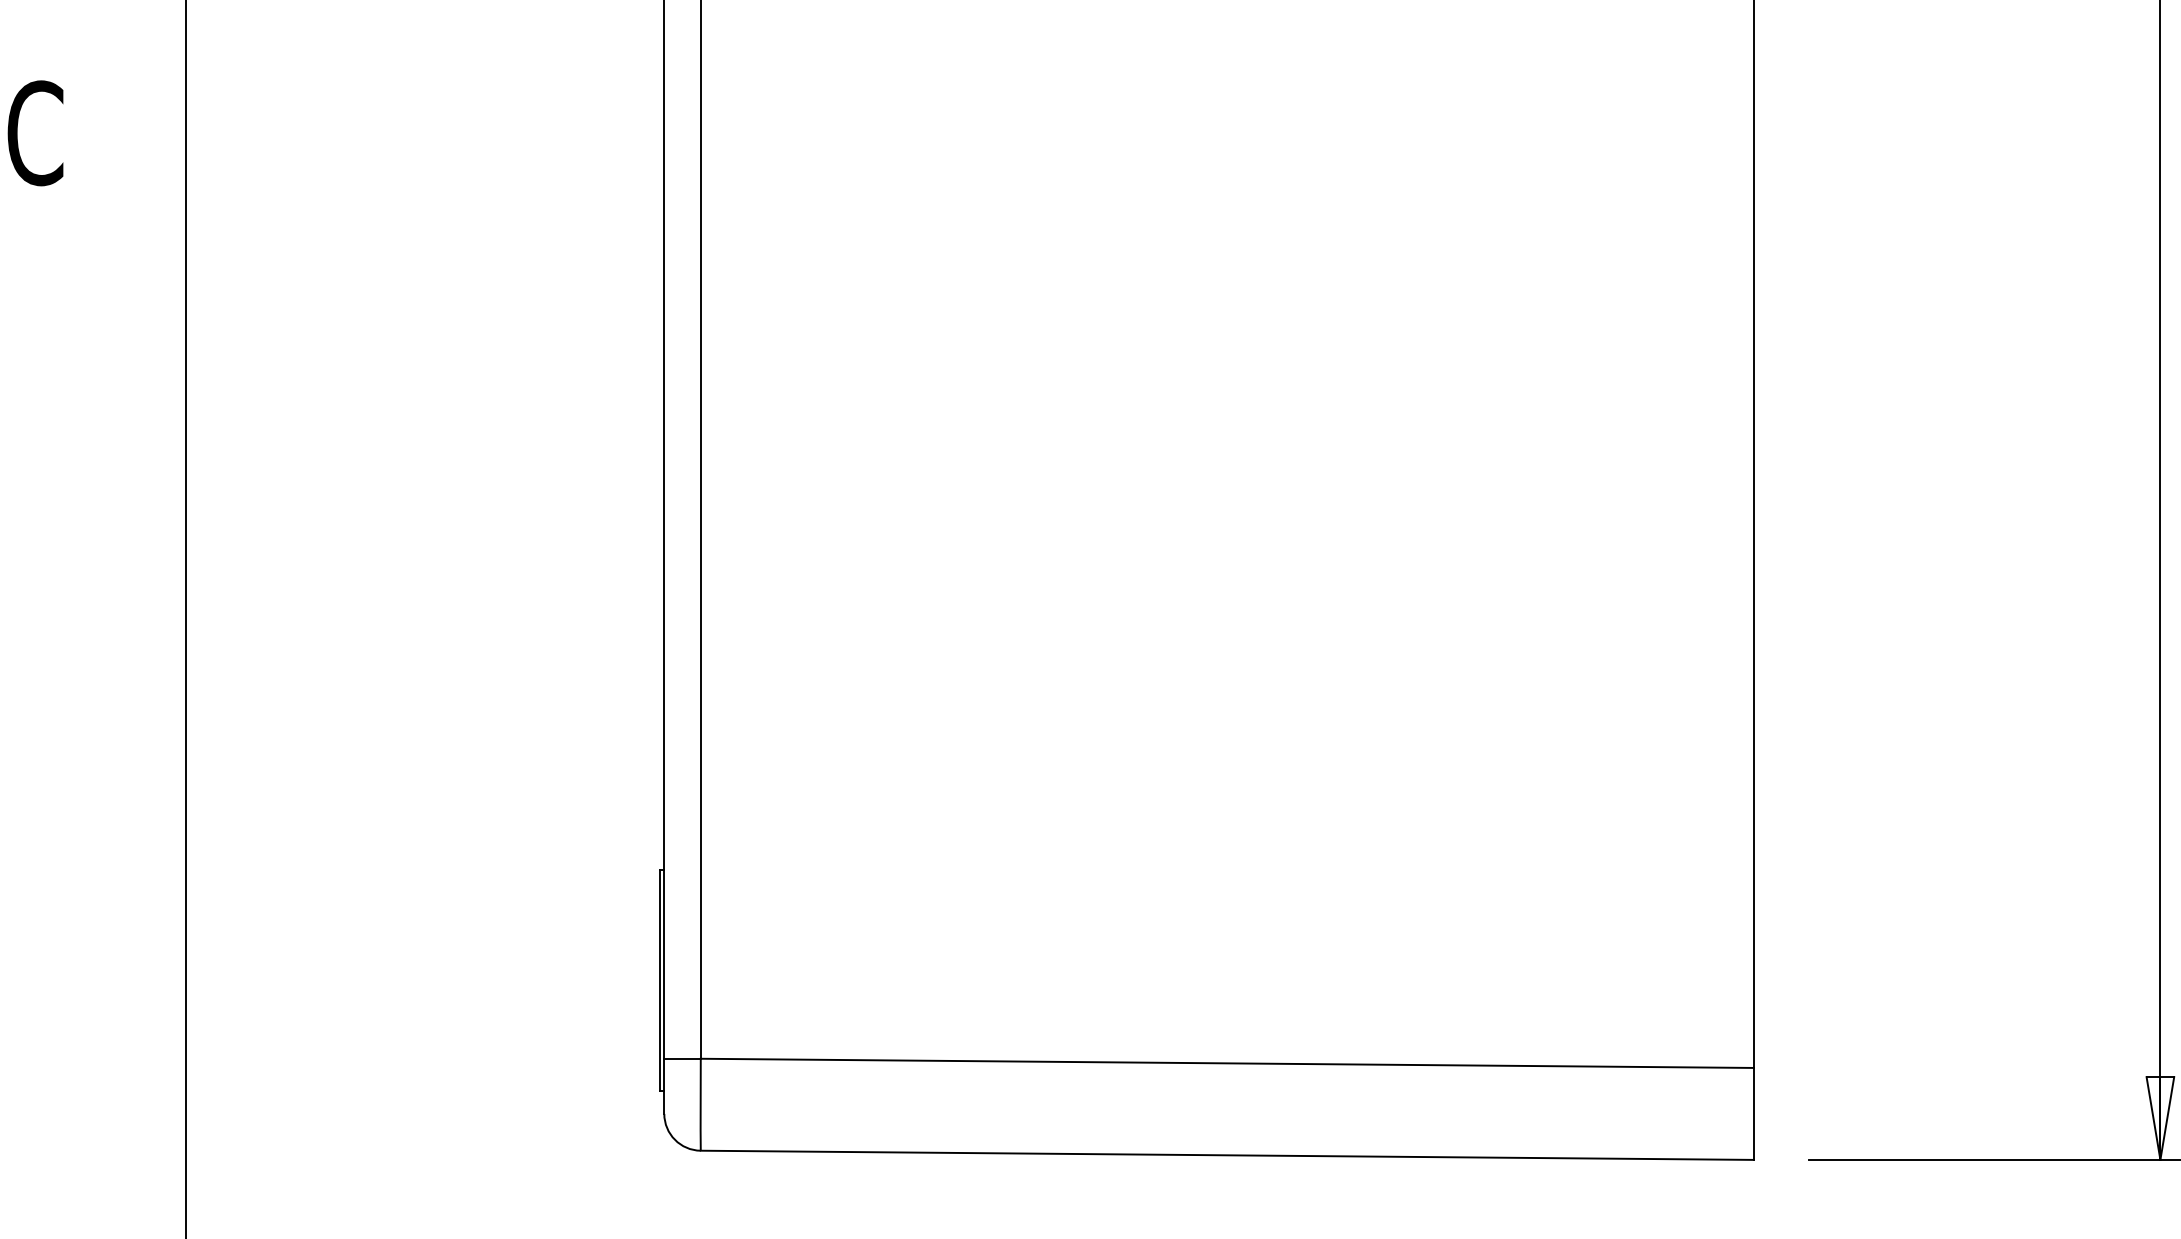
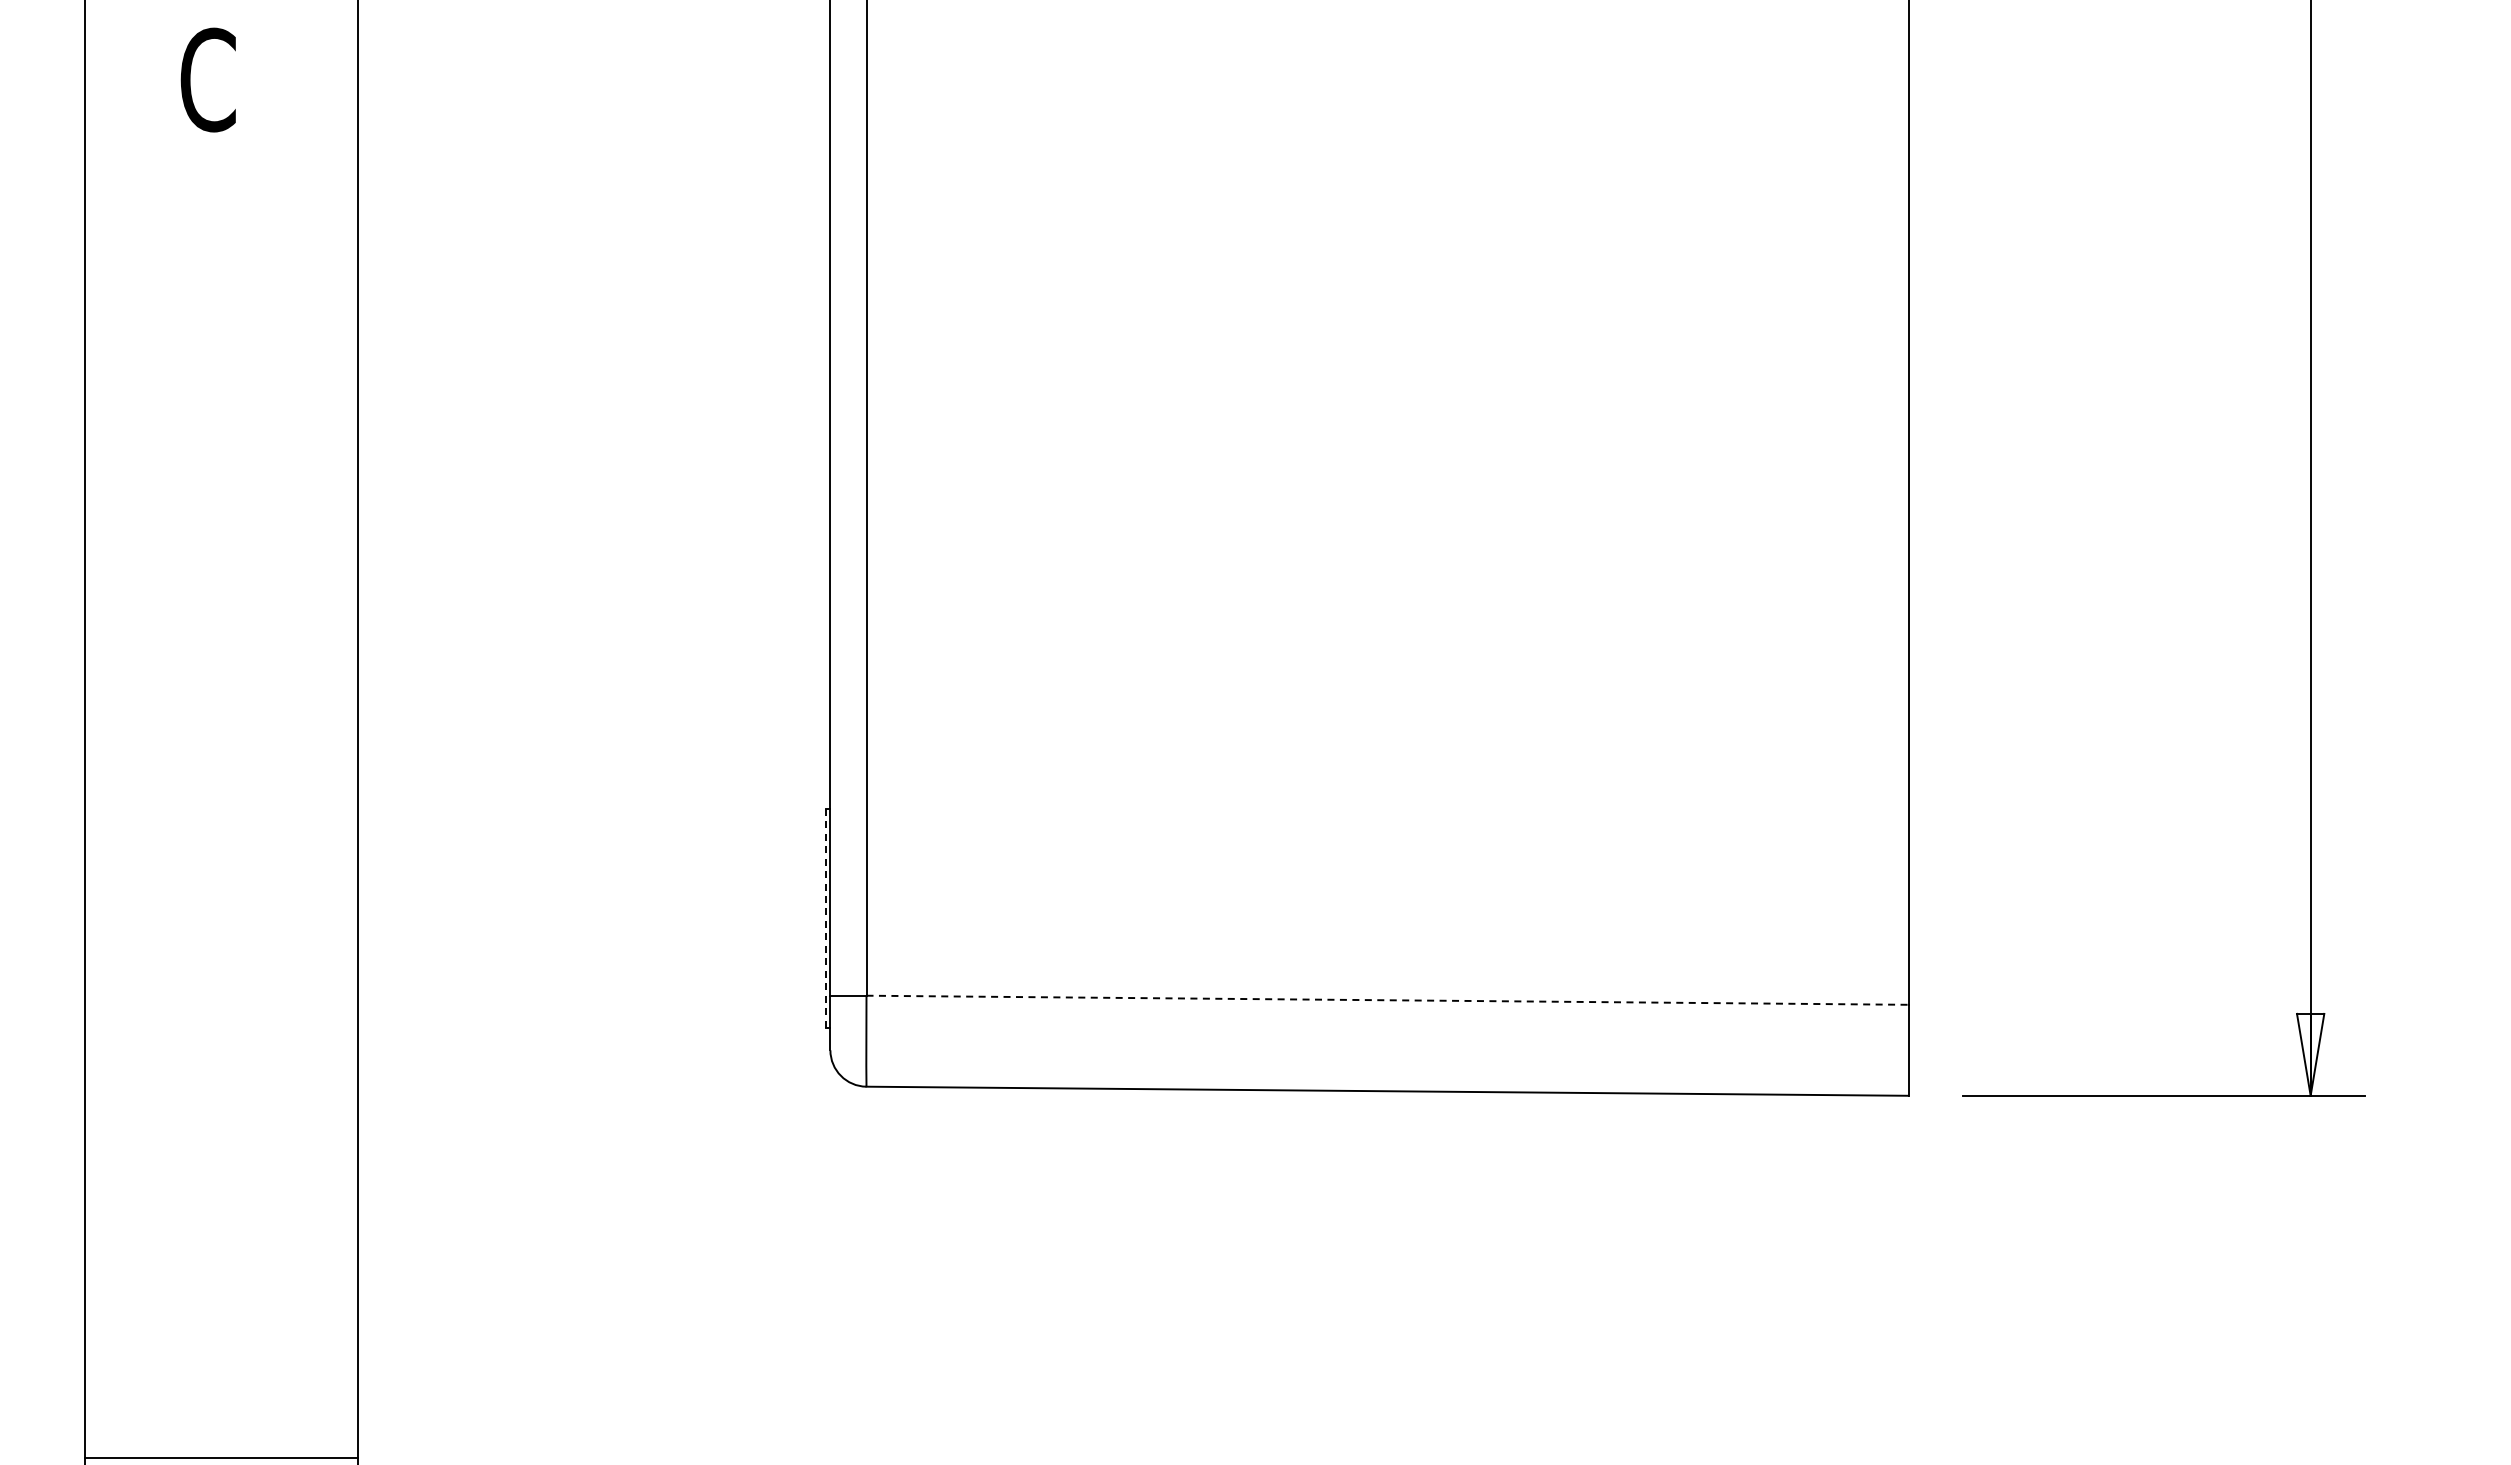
line: (659, 979) -> (825, 917), solid -> dashed
line: (1228, 1063) -> (1388, 1000), solid -> dashed

